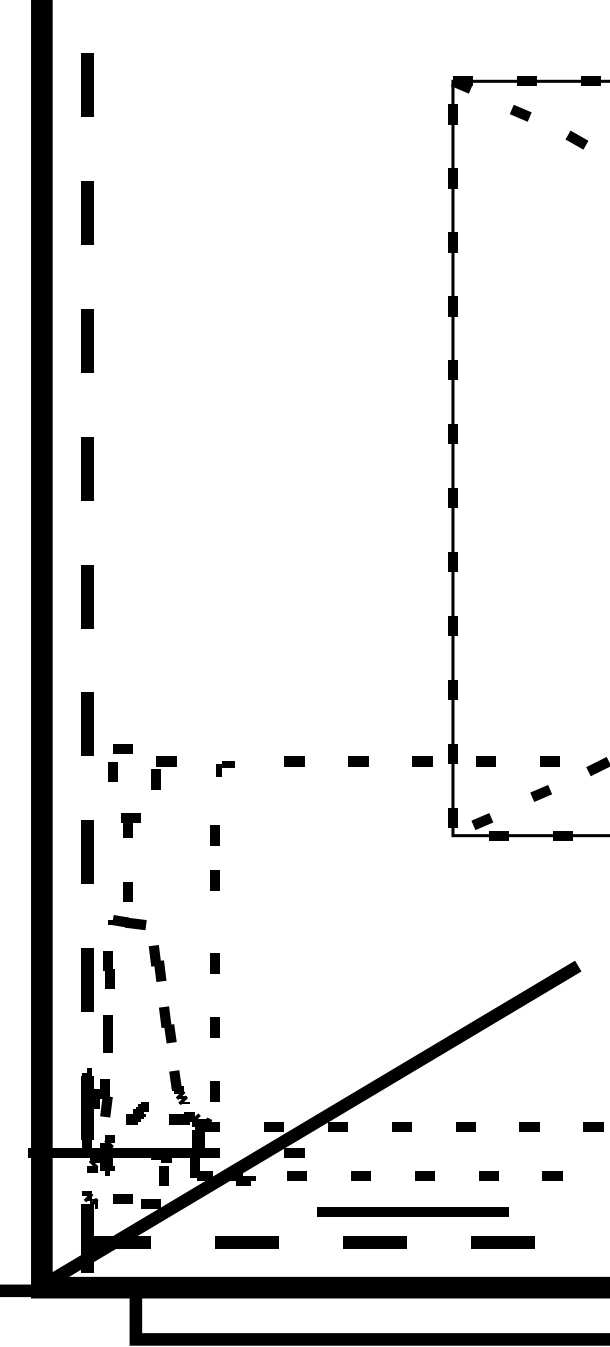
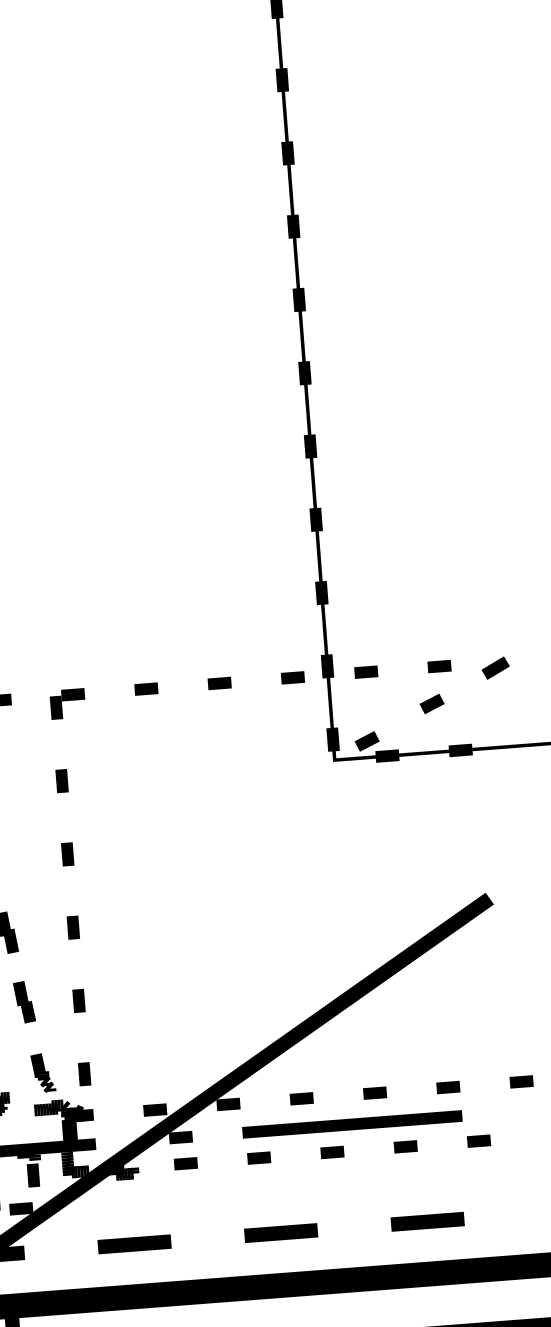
part: (225, 768) -> (68, 703), size x1.67
line: (214, 880) -> (66, 854), moved
line: (412, 1211) -> (351, 1124), moved

